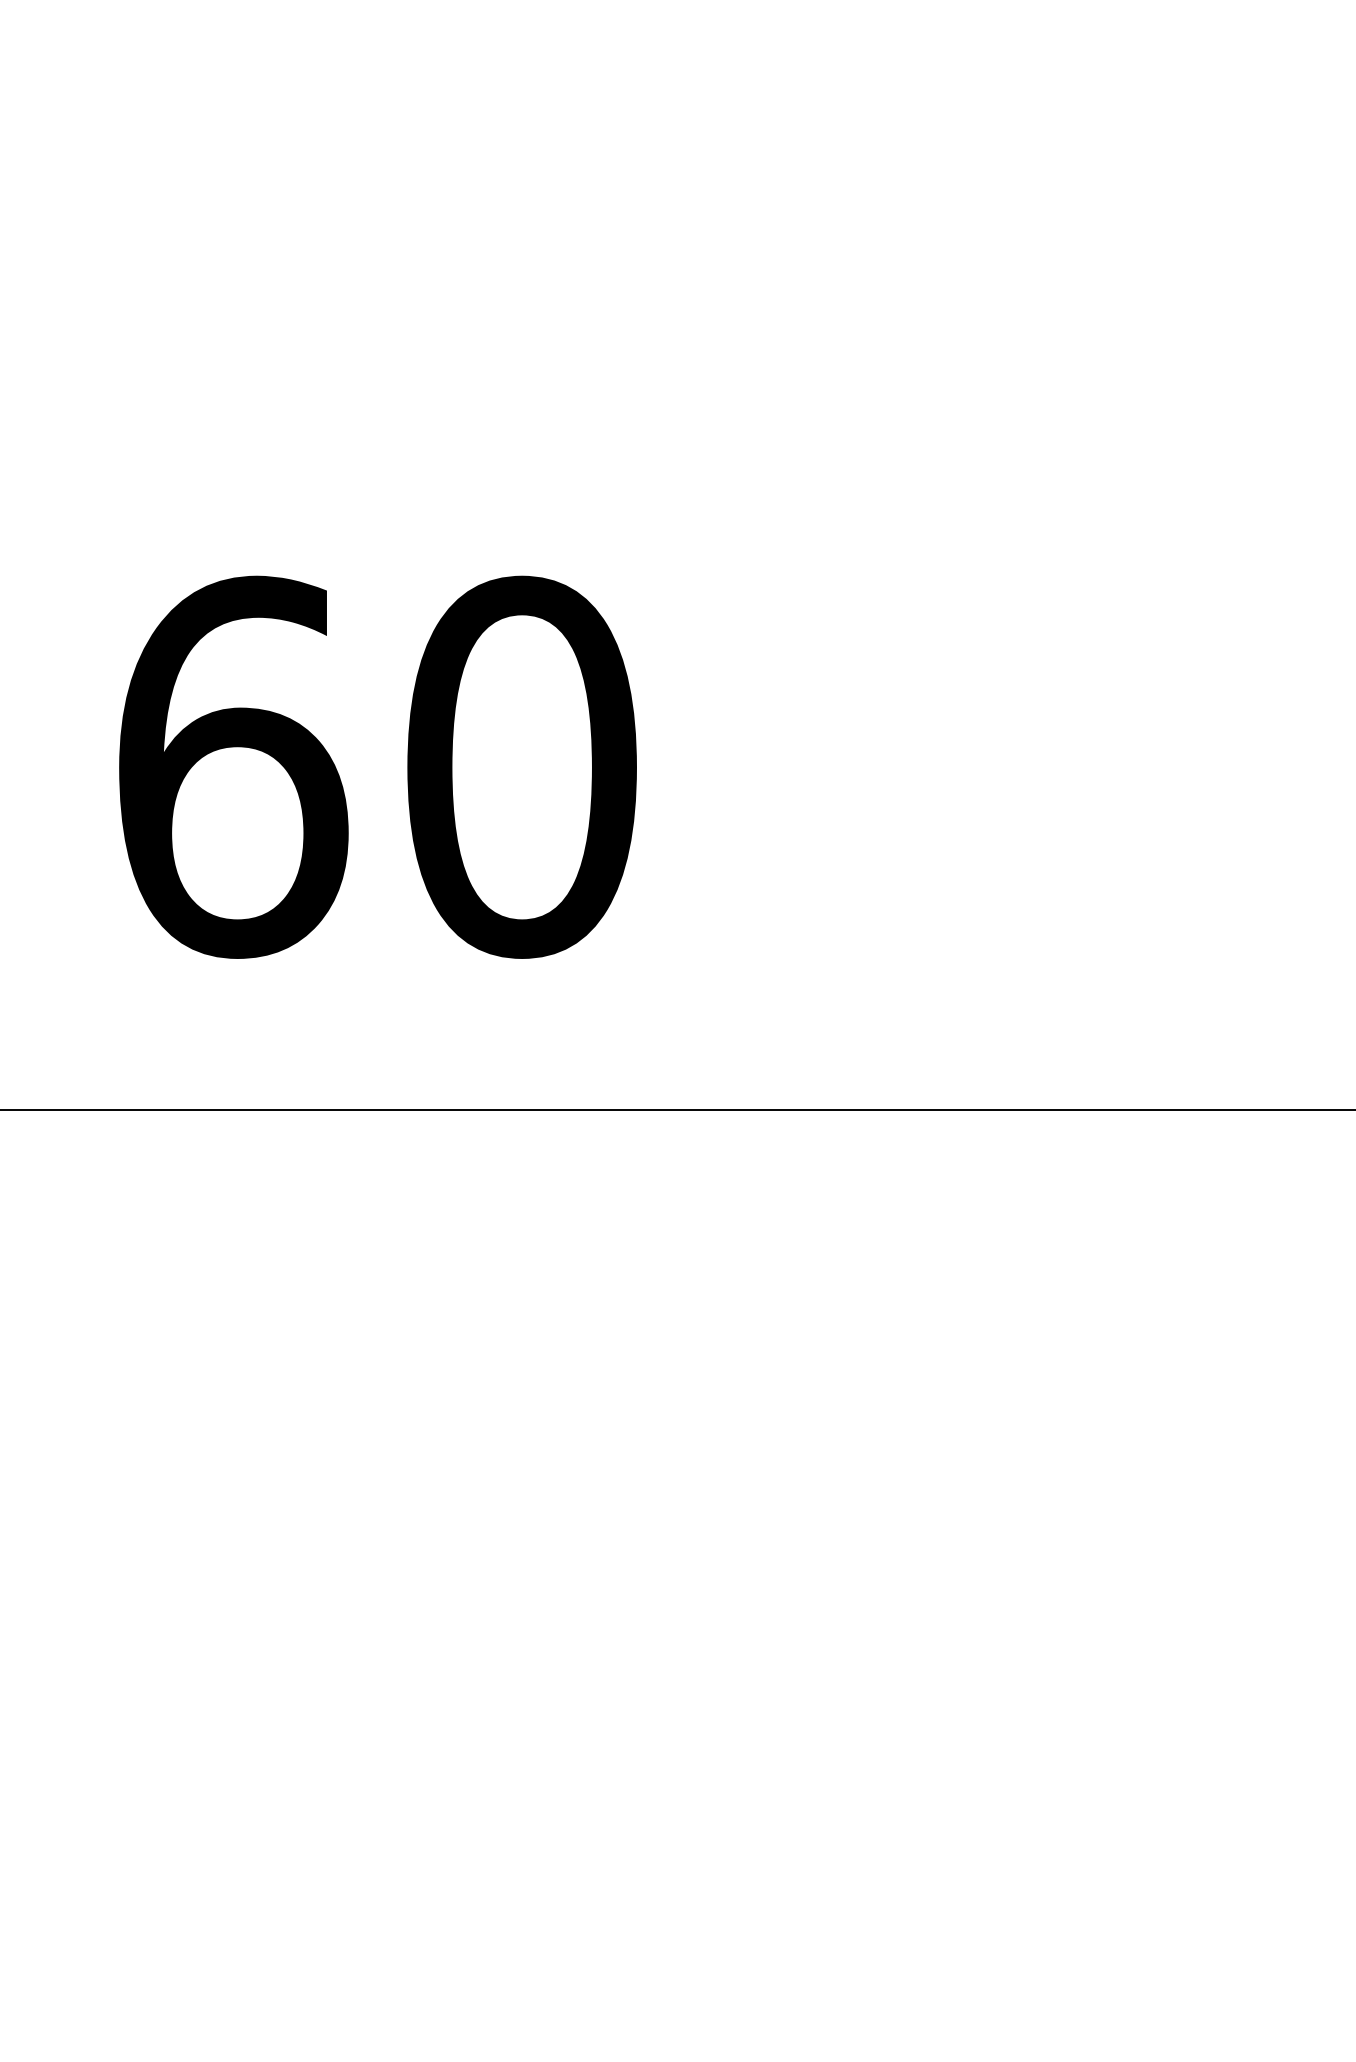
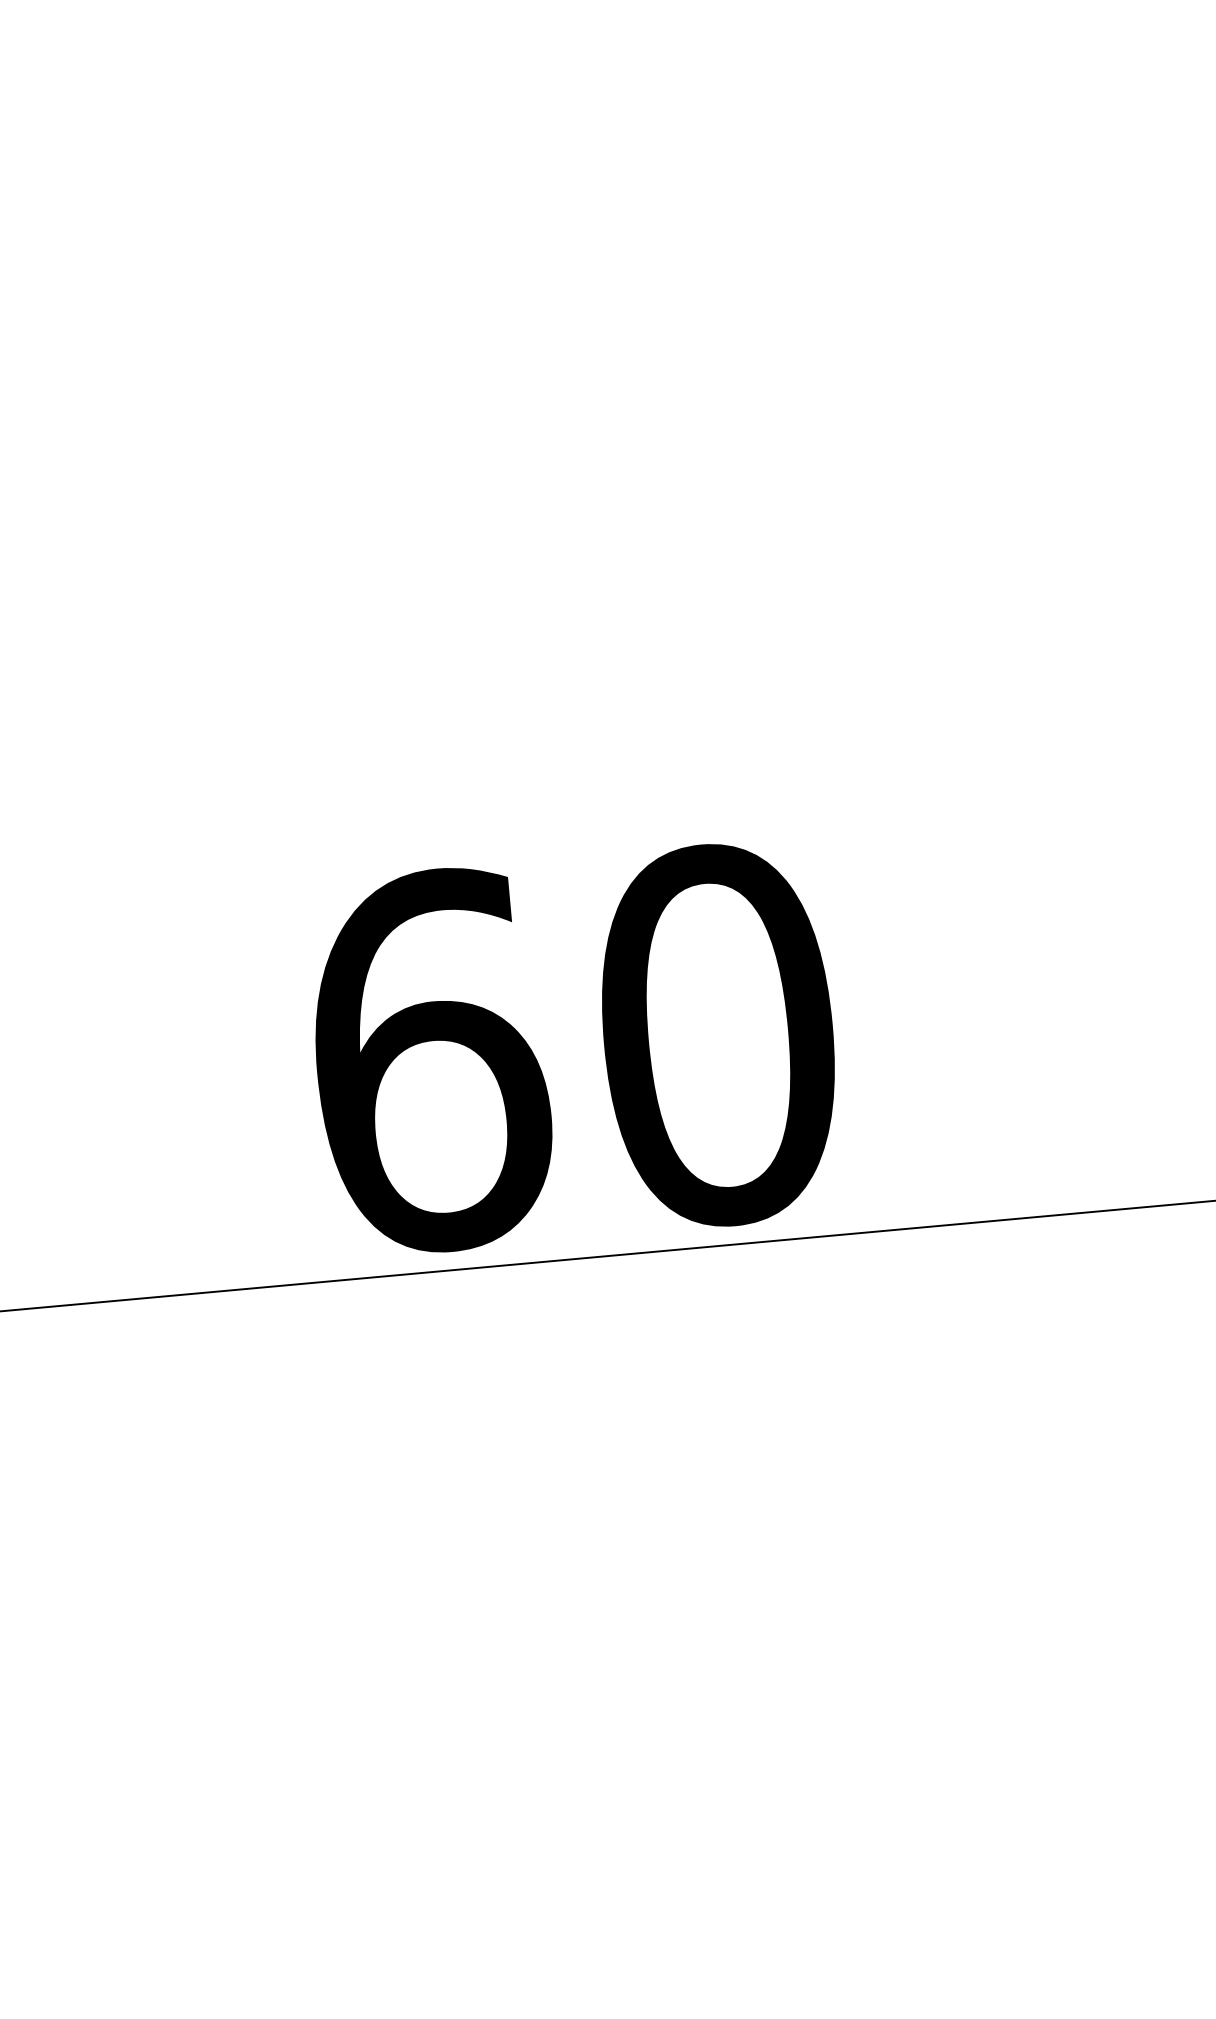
text: (377, 766) -> (574, 1047), moved

